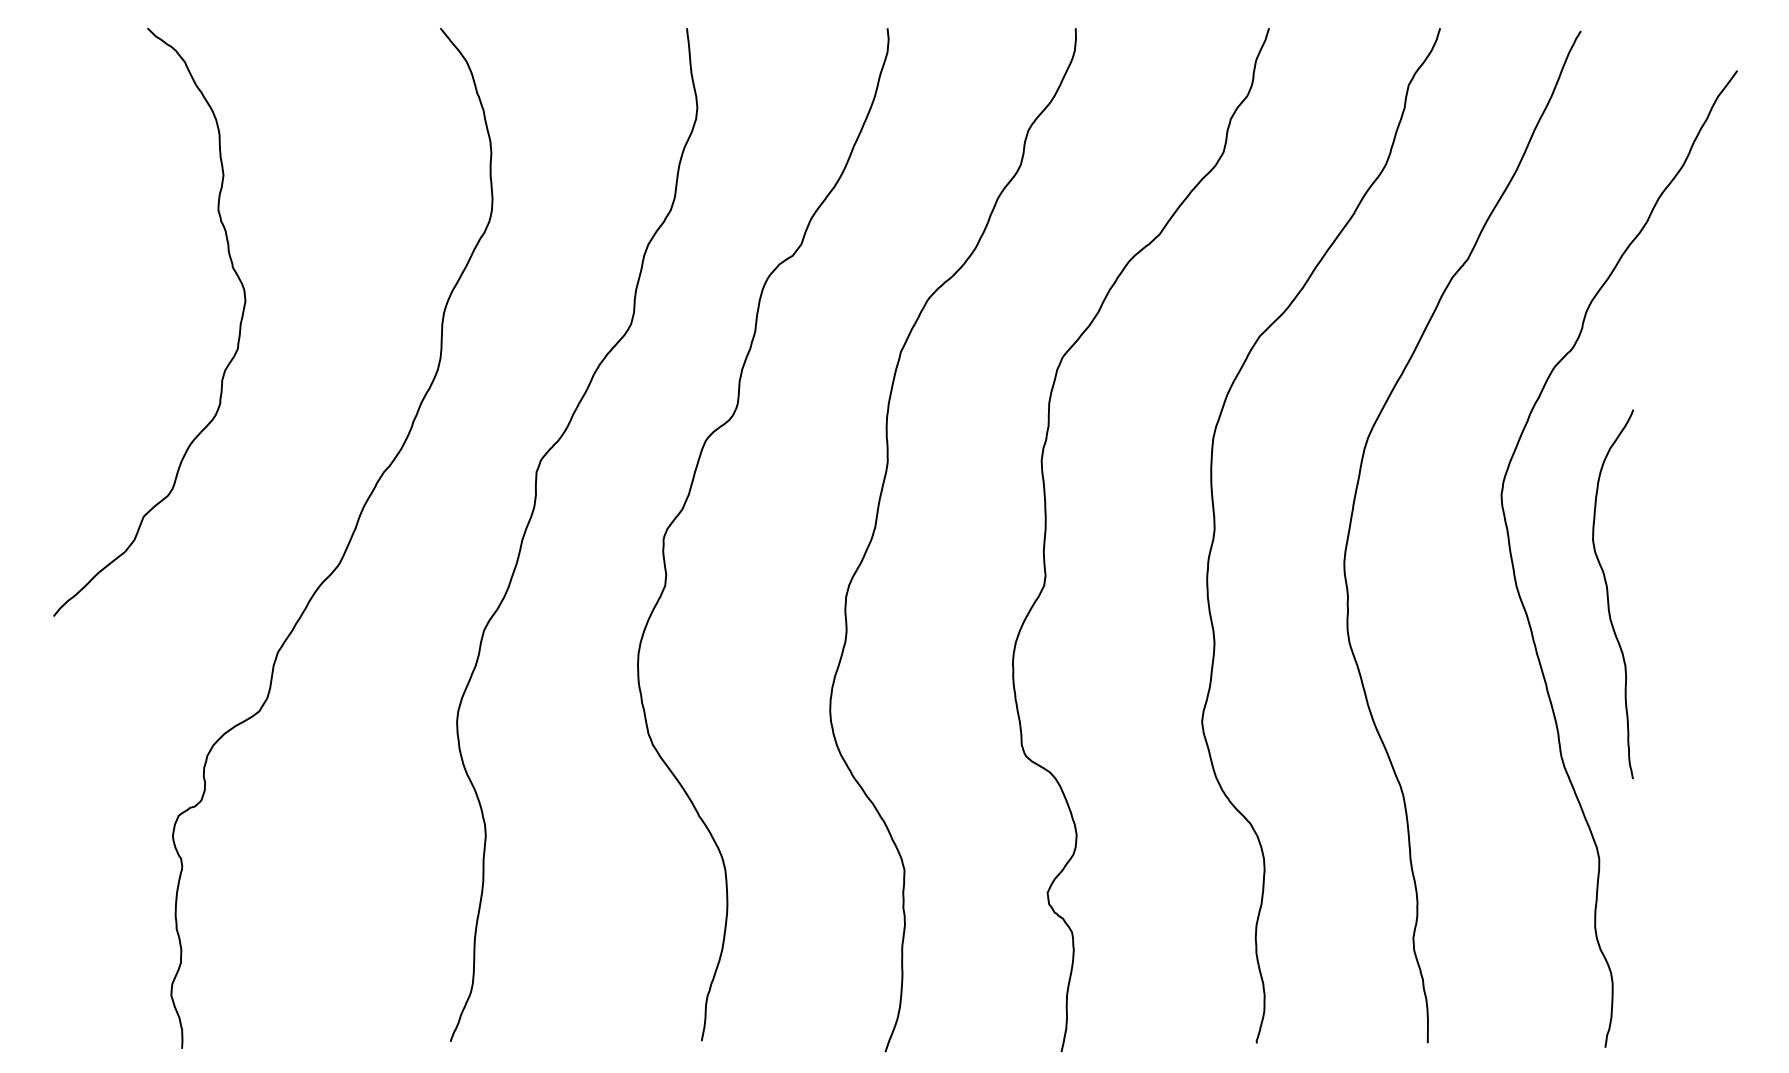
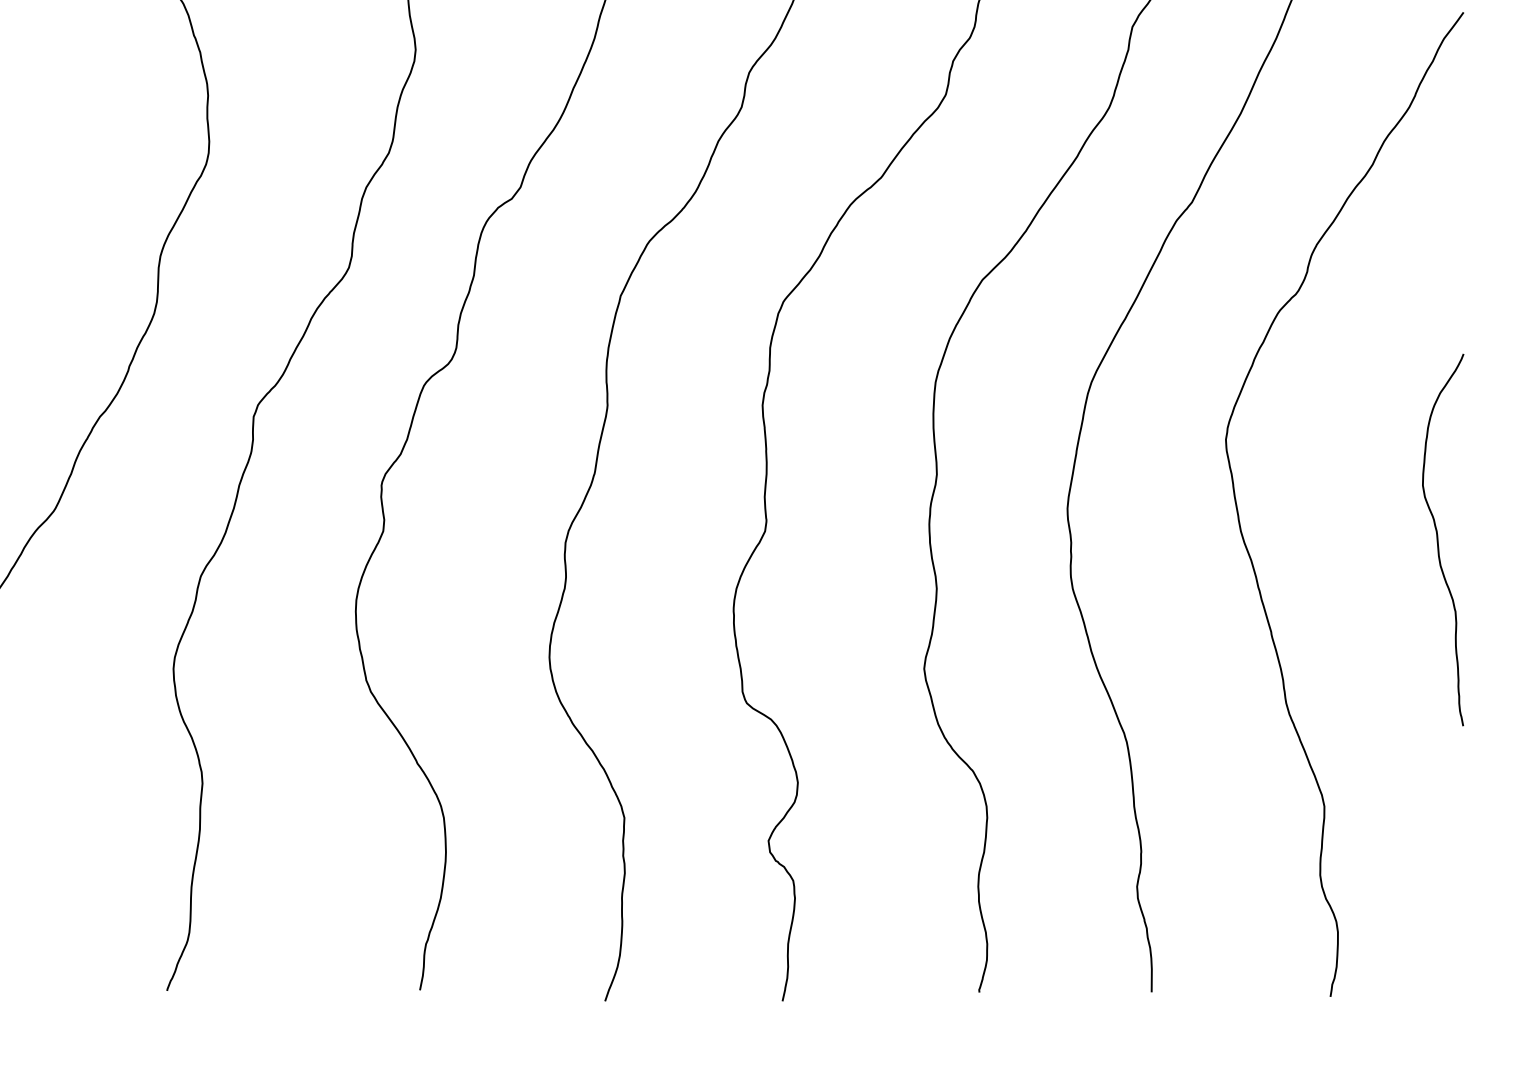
curve: (1608, 594) -> (1438, 540), moved

